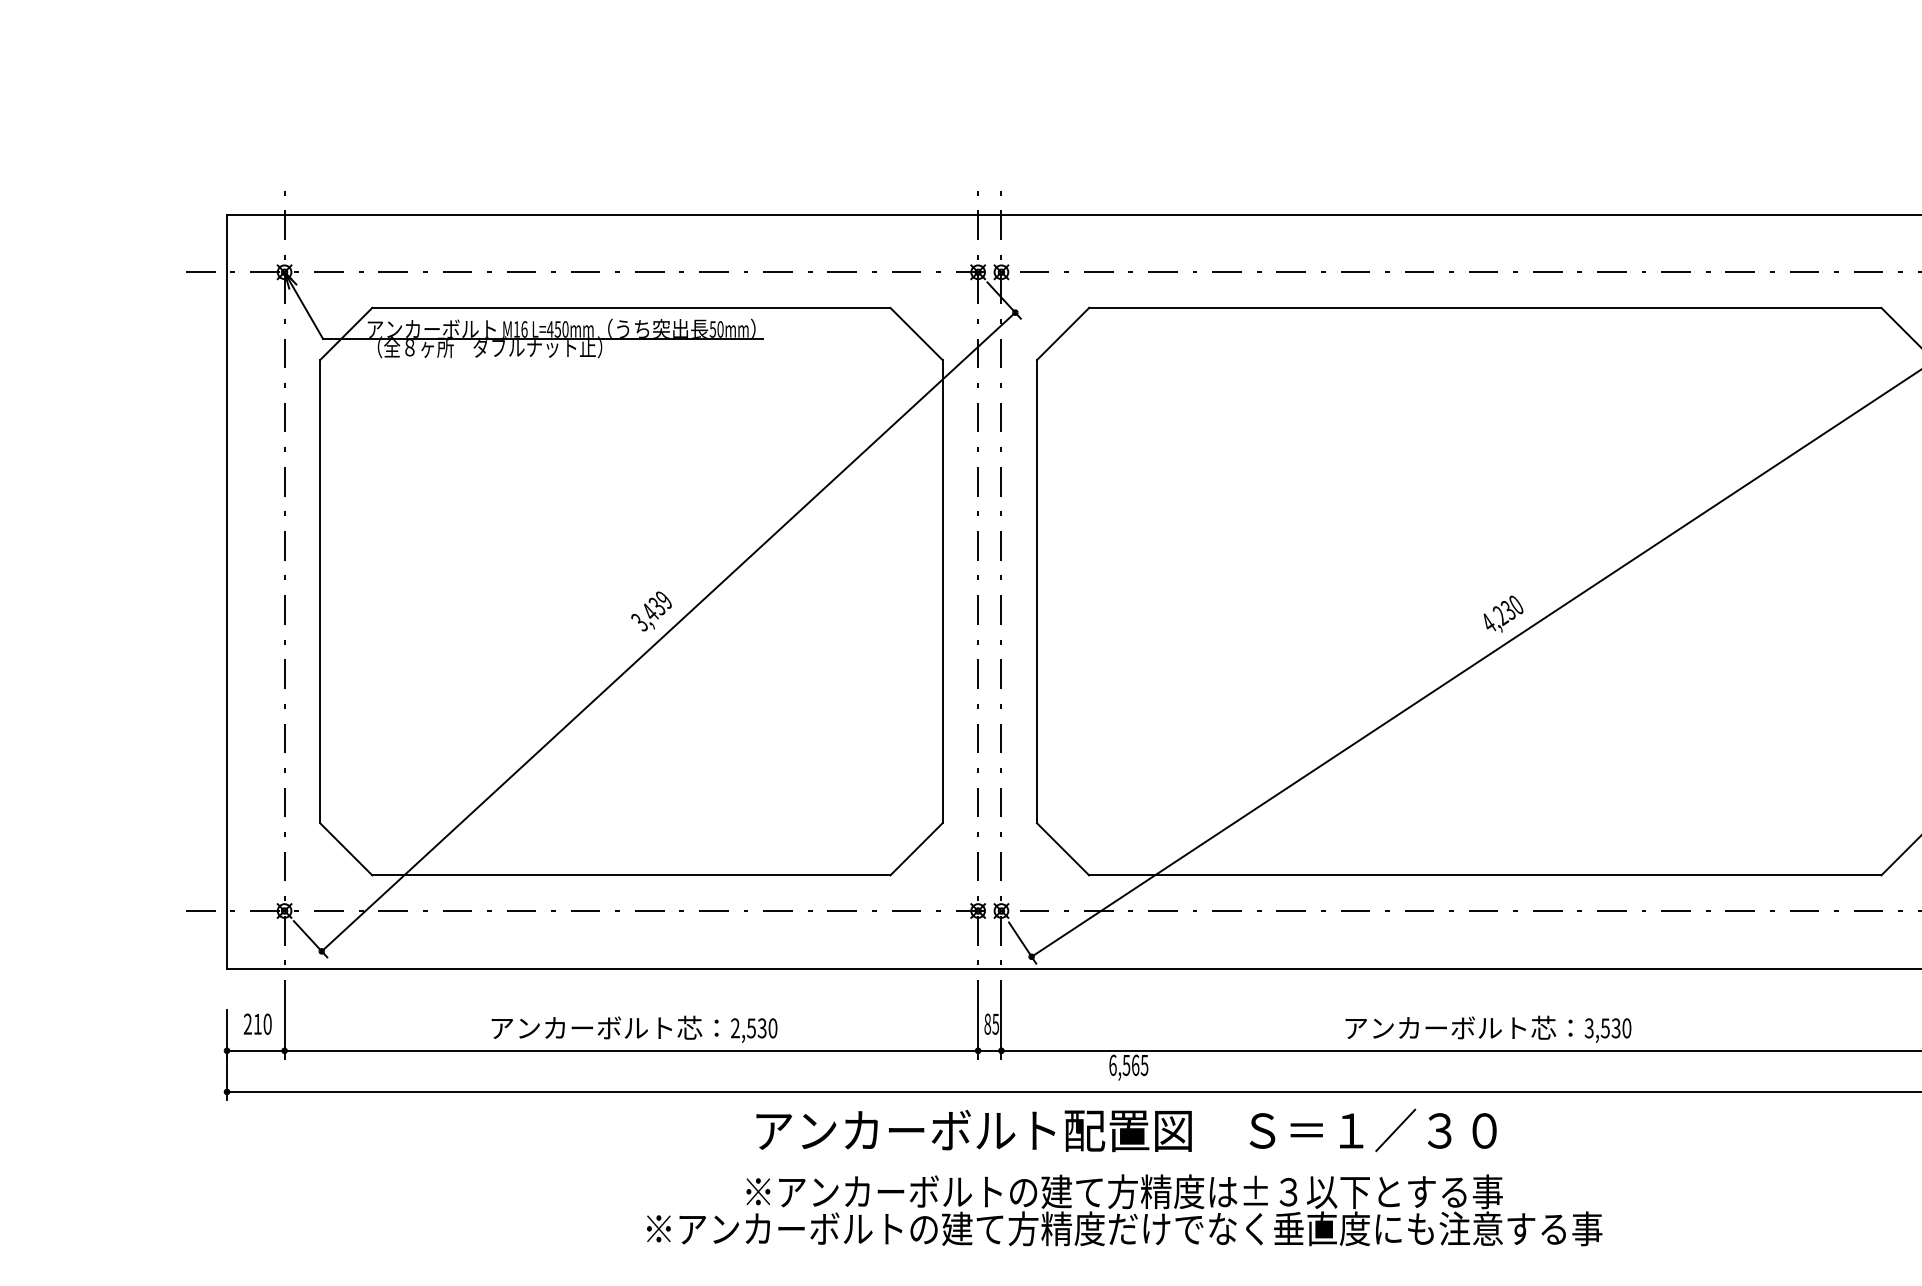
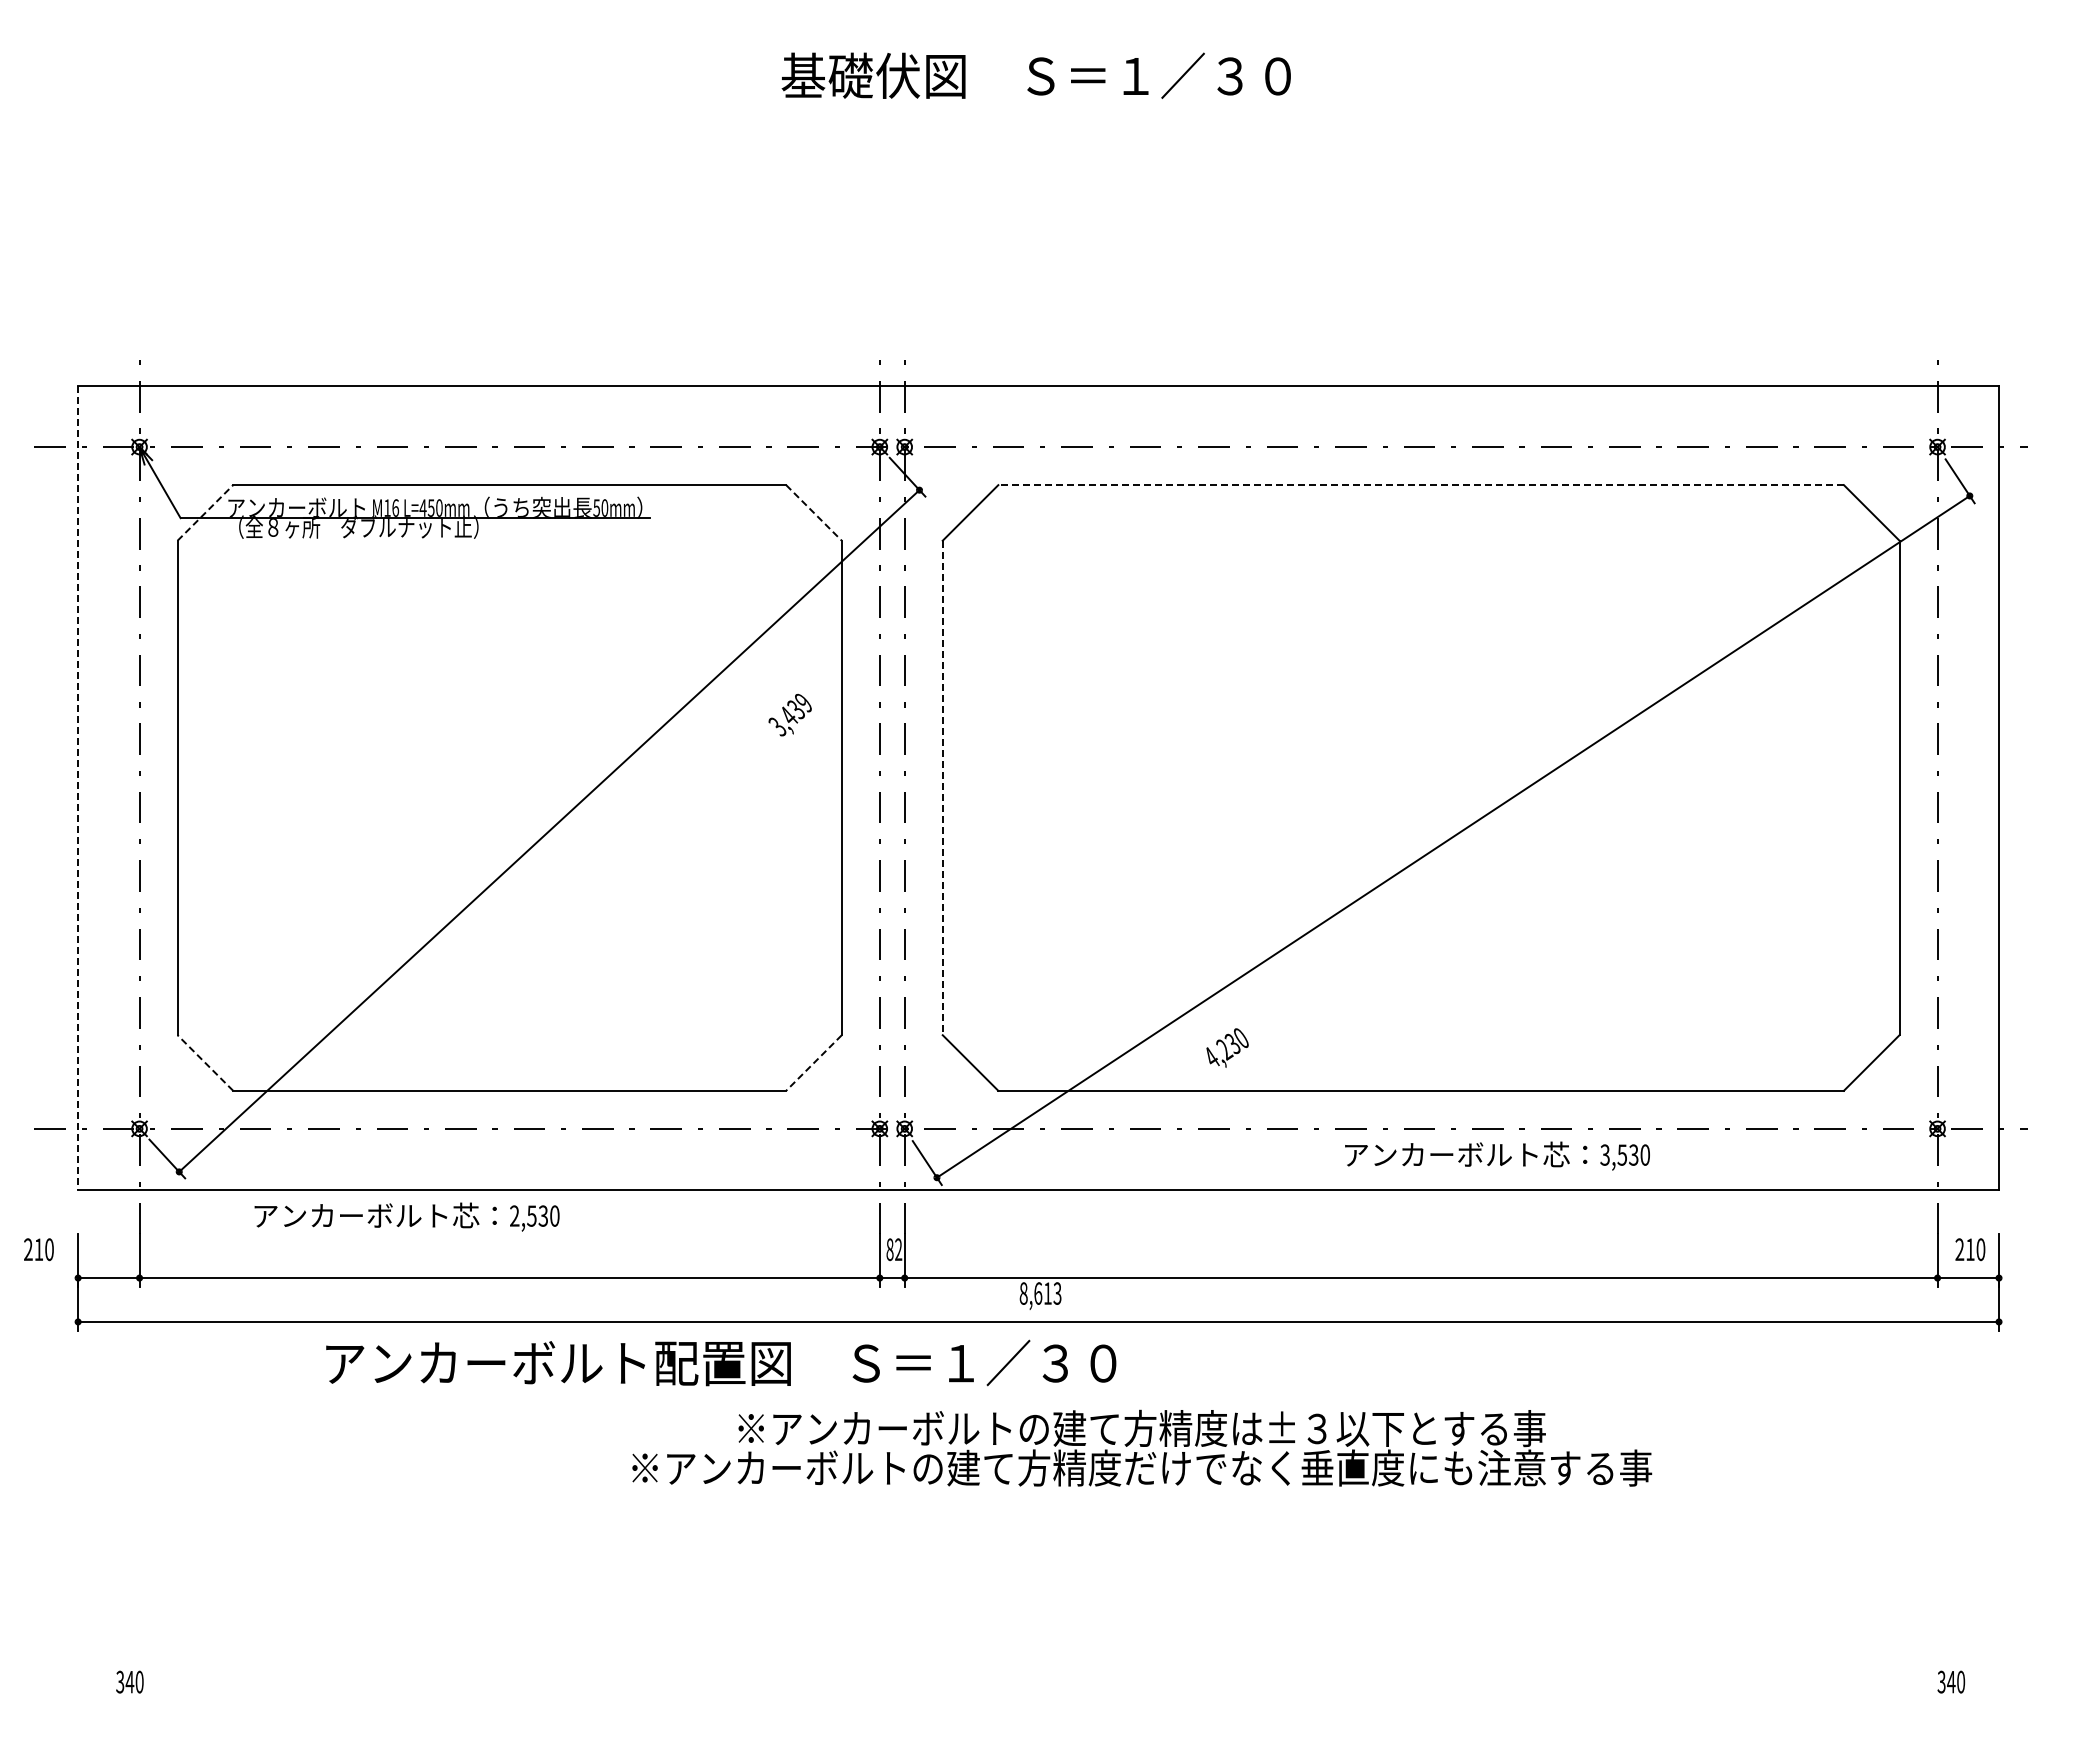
line: (1485, 308) -> (1421, 485), solid -> dashed
line: (346, 333) -> (205, 512), solid -> dashed
line: (916, 334) -> (814, 513), solid -> dashed
line: (227, 592) -> (78, 788), solid -> dashed
line: (1036, 592) -> (942, 788), solid -> dashed
text: (650, 611) -> (789, 715), moved
text: (1503, 613) -> (1227, 1047), moved
line: (346, 848) -> (205, 1062), solid -> dashed
line: (916, 849) -> (813, 1063), solid -> dashed
text: (257, 1024) -> (38, 1249), moved
text: (995, 1024) -> (898, 1249), 85 -> 82
text: (633, 1028) -> (406, 1216), moved
text: (1488, 1028) -> (1497, 1155), moved
text: (1128, 1065) -> (1040, 1293), 6,565 -> 8,613
text: (1126, 1129) -> (721, 1362), moved
text: (1124, 1209) -> (1142, 1447), moved

